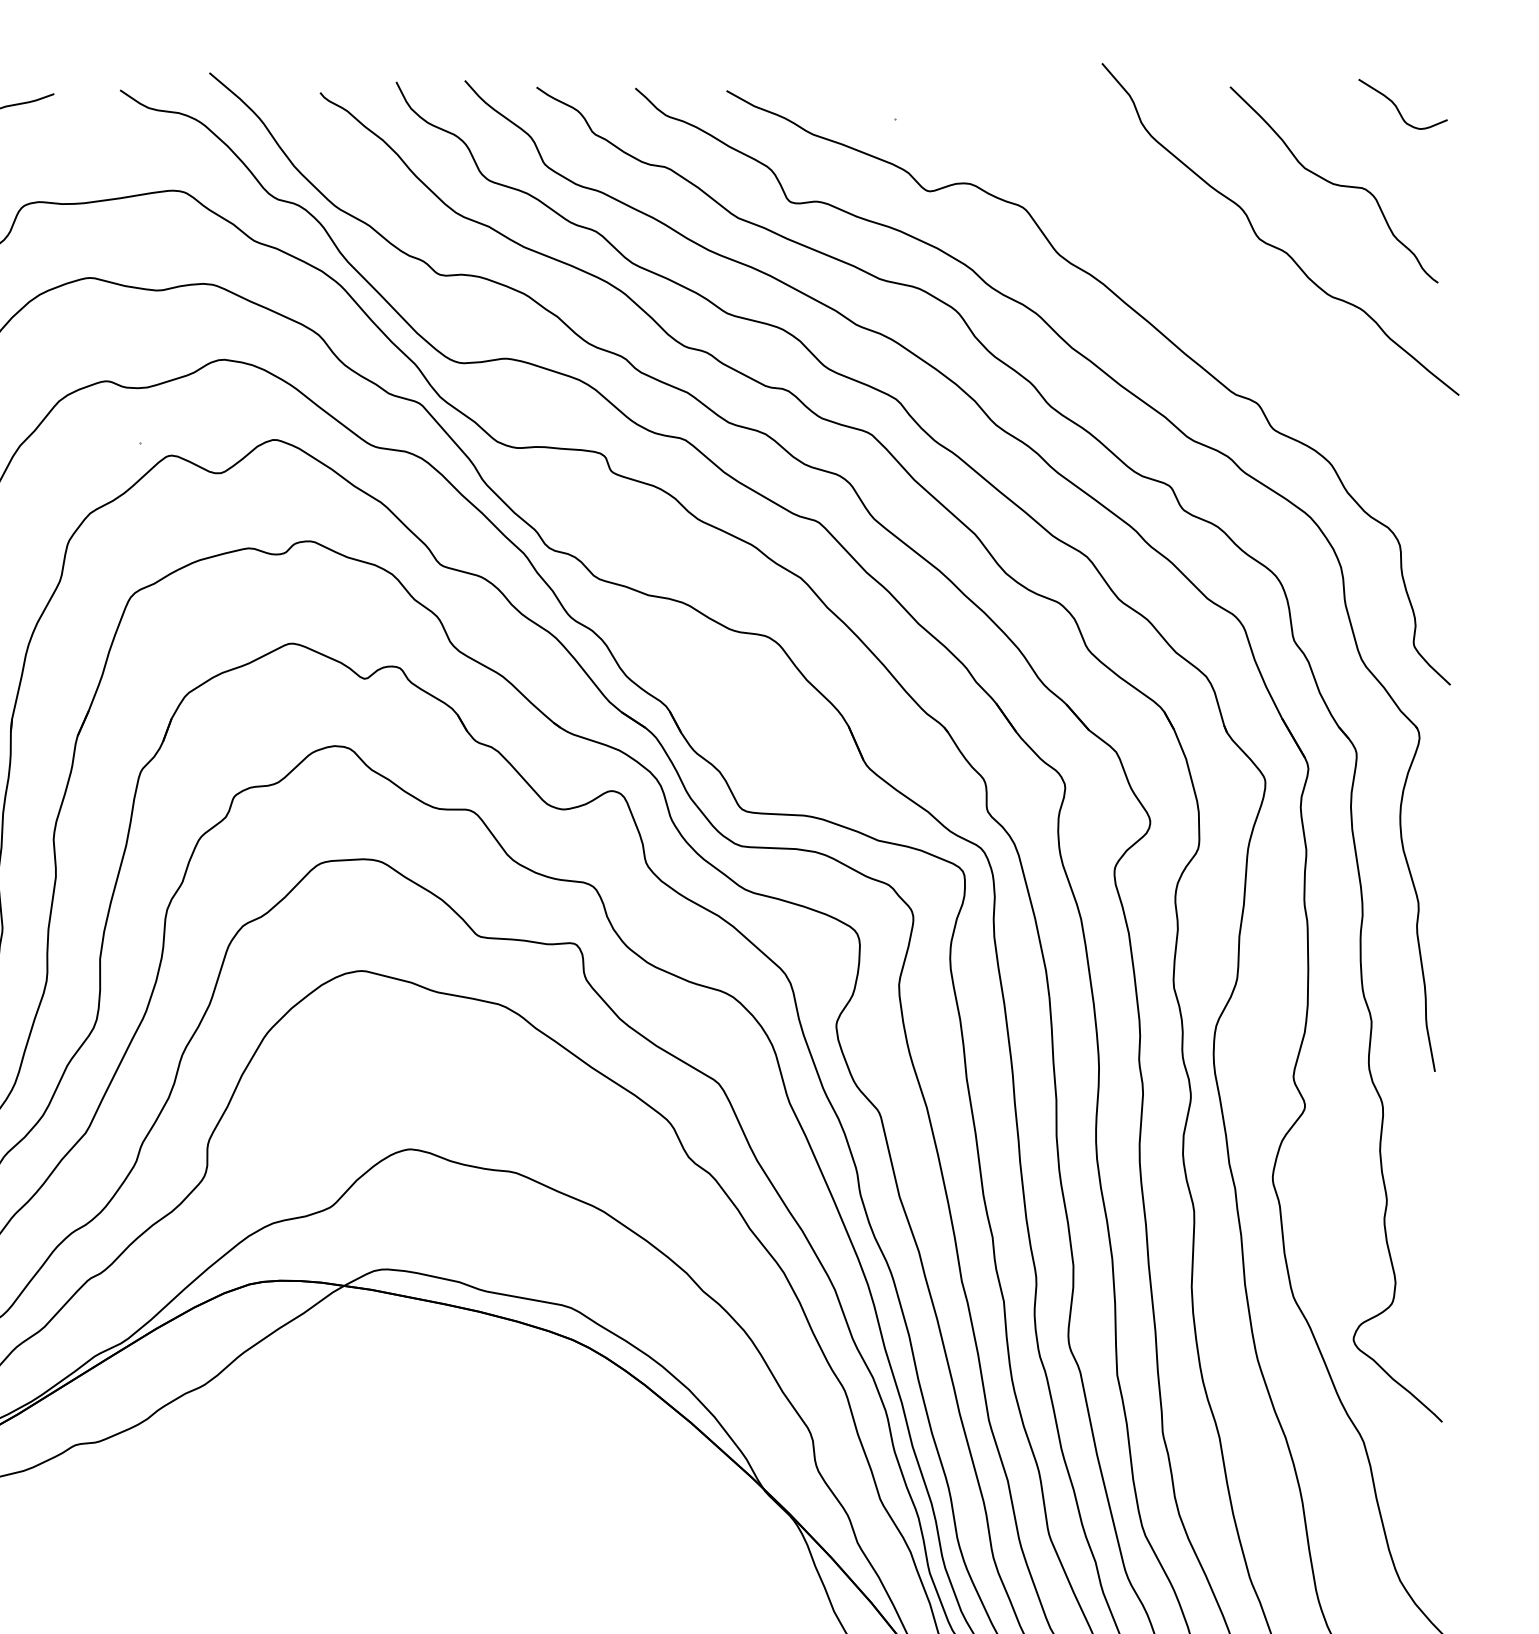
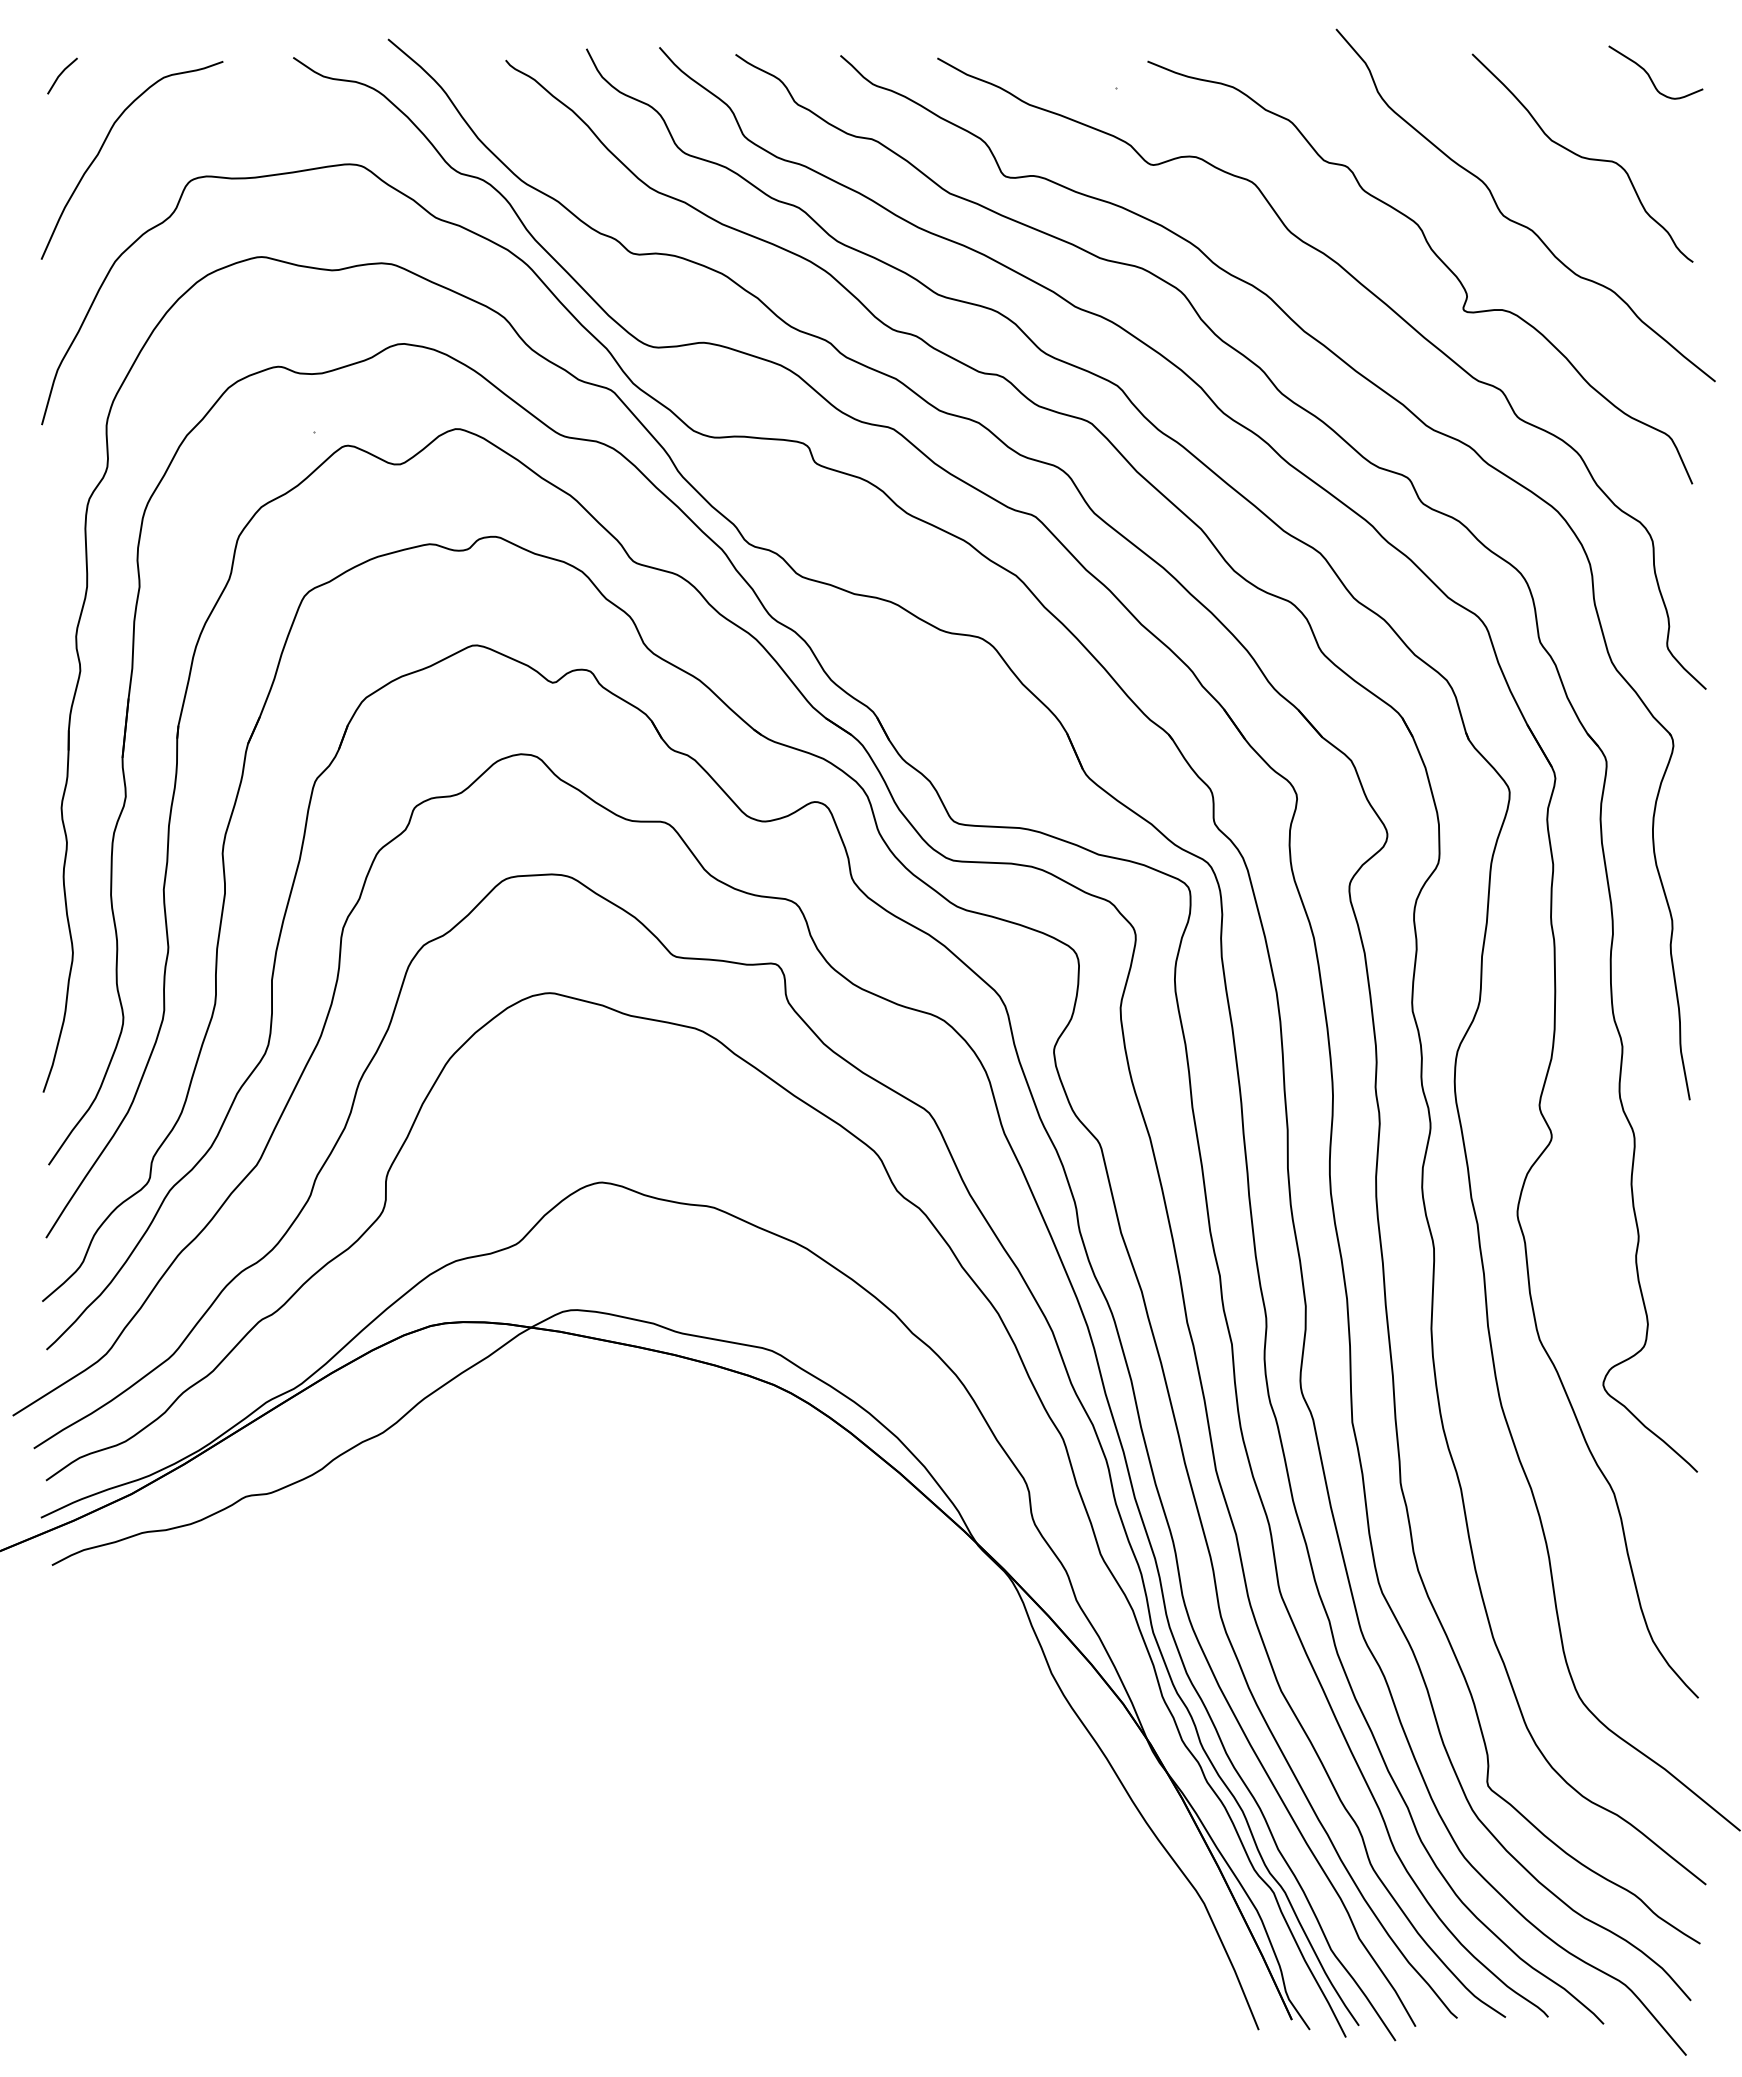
curve: (1196, 277) -> (1436, 256), added

